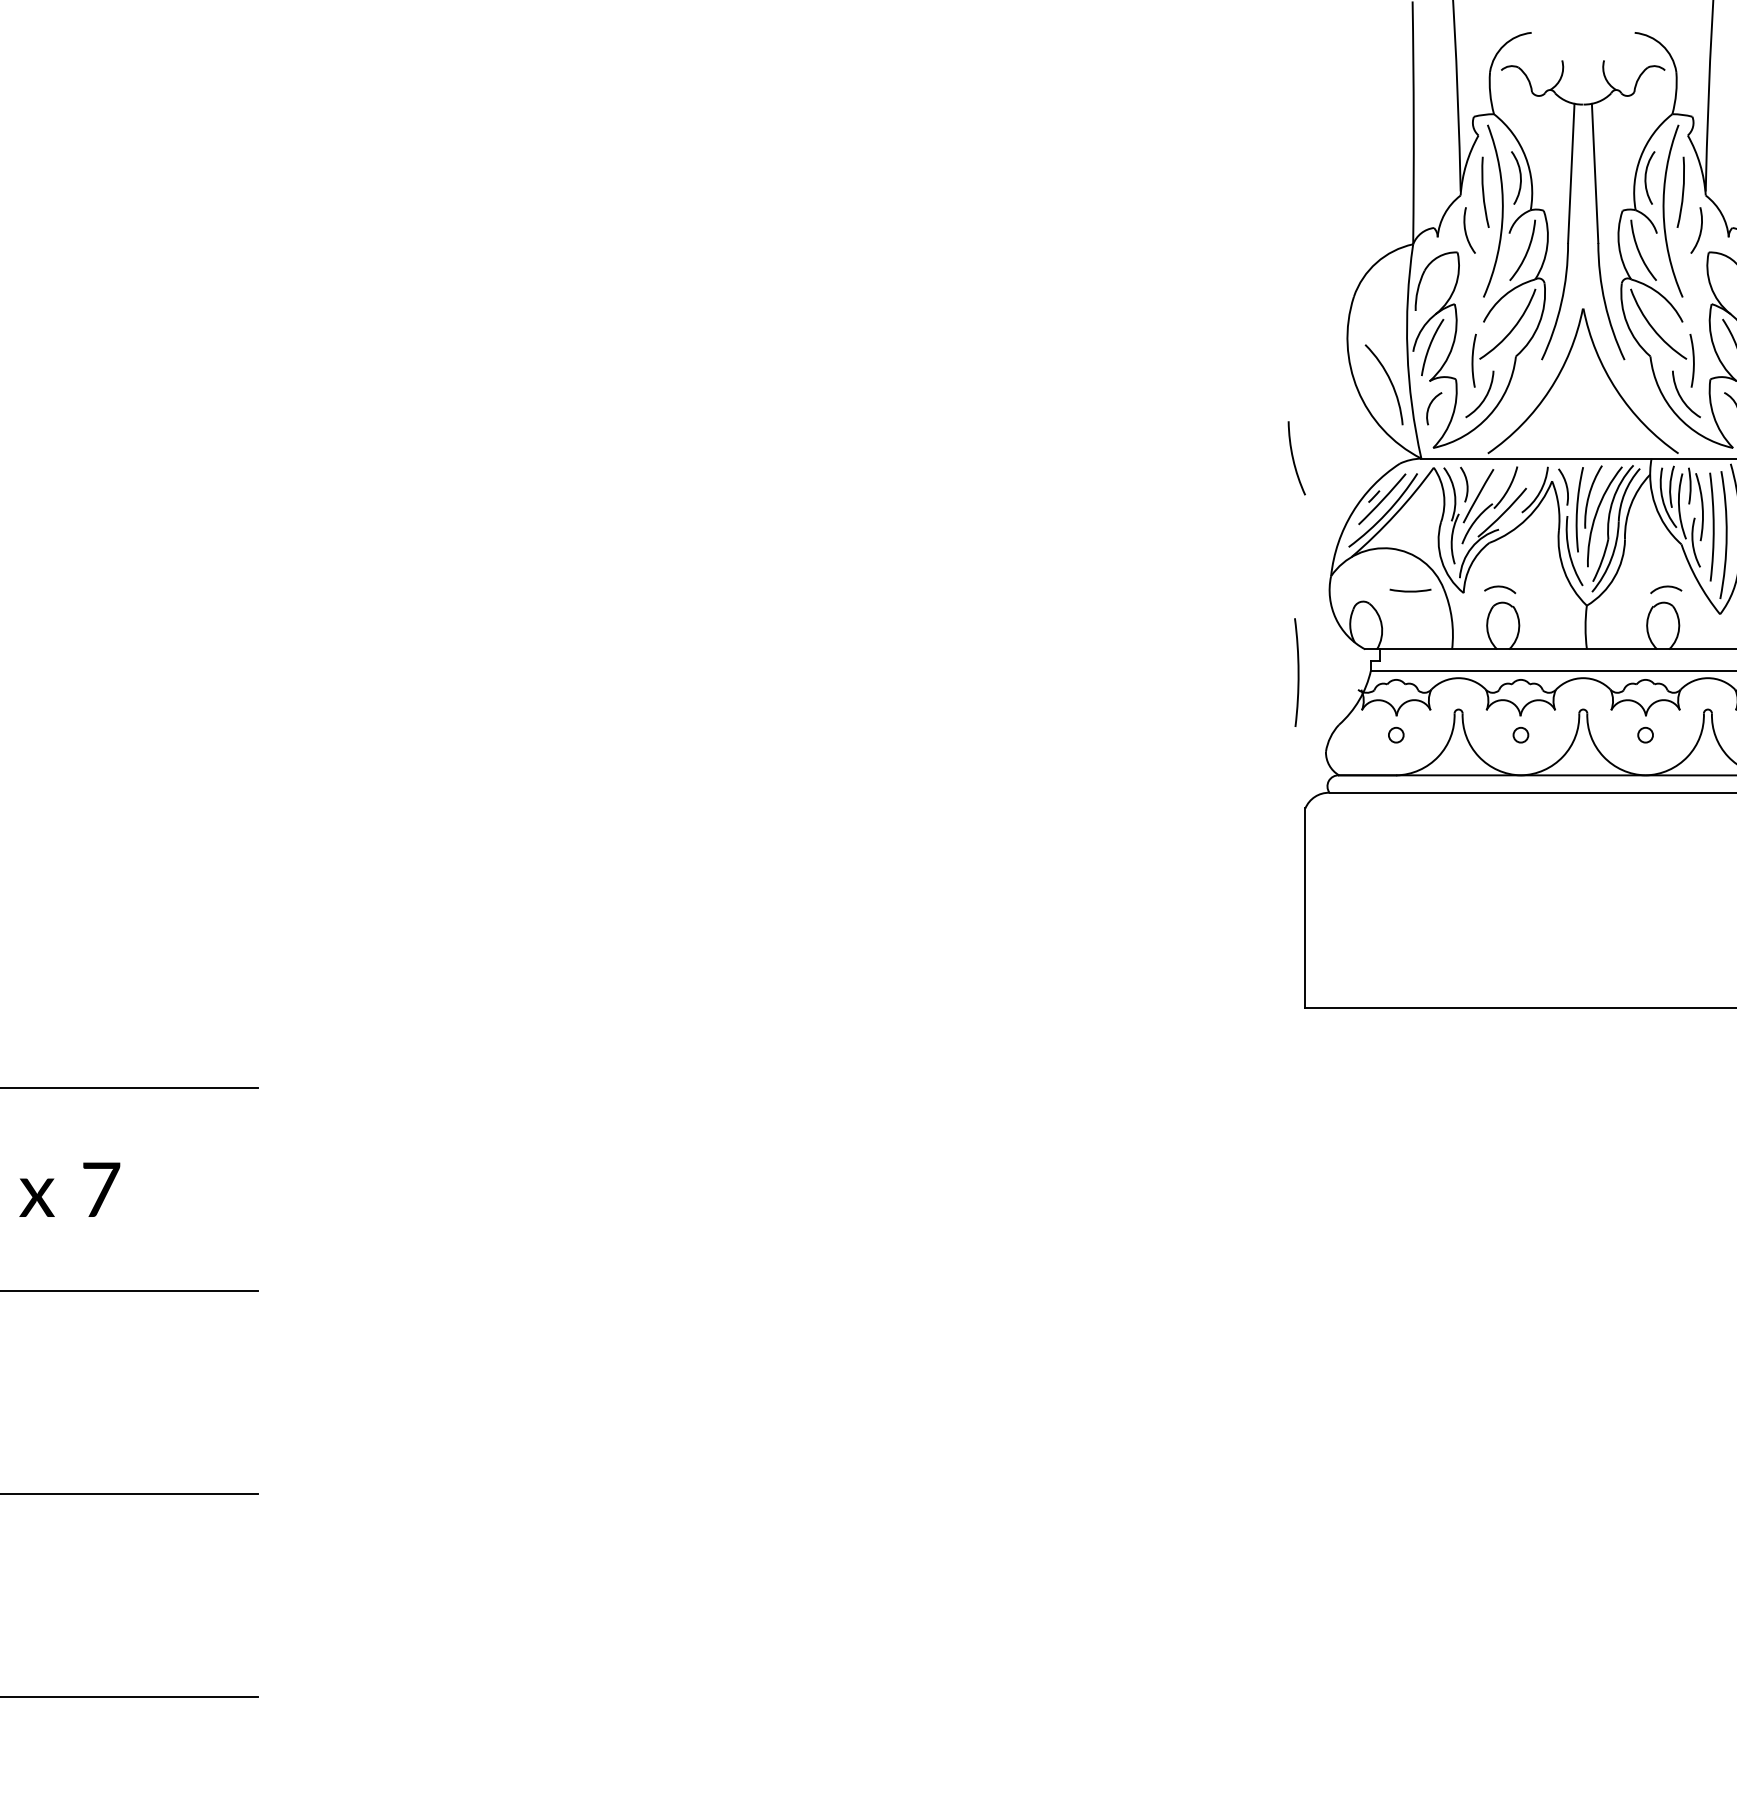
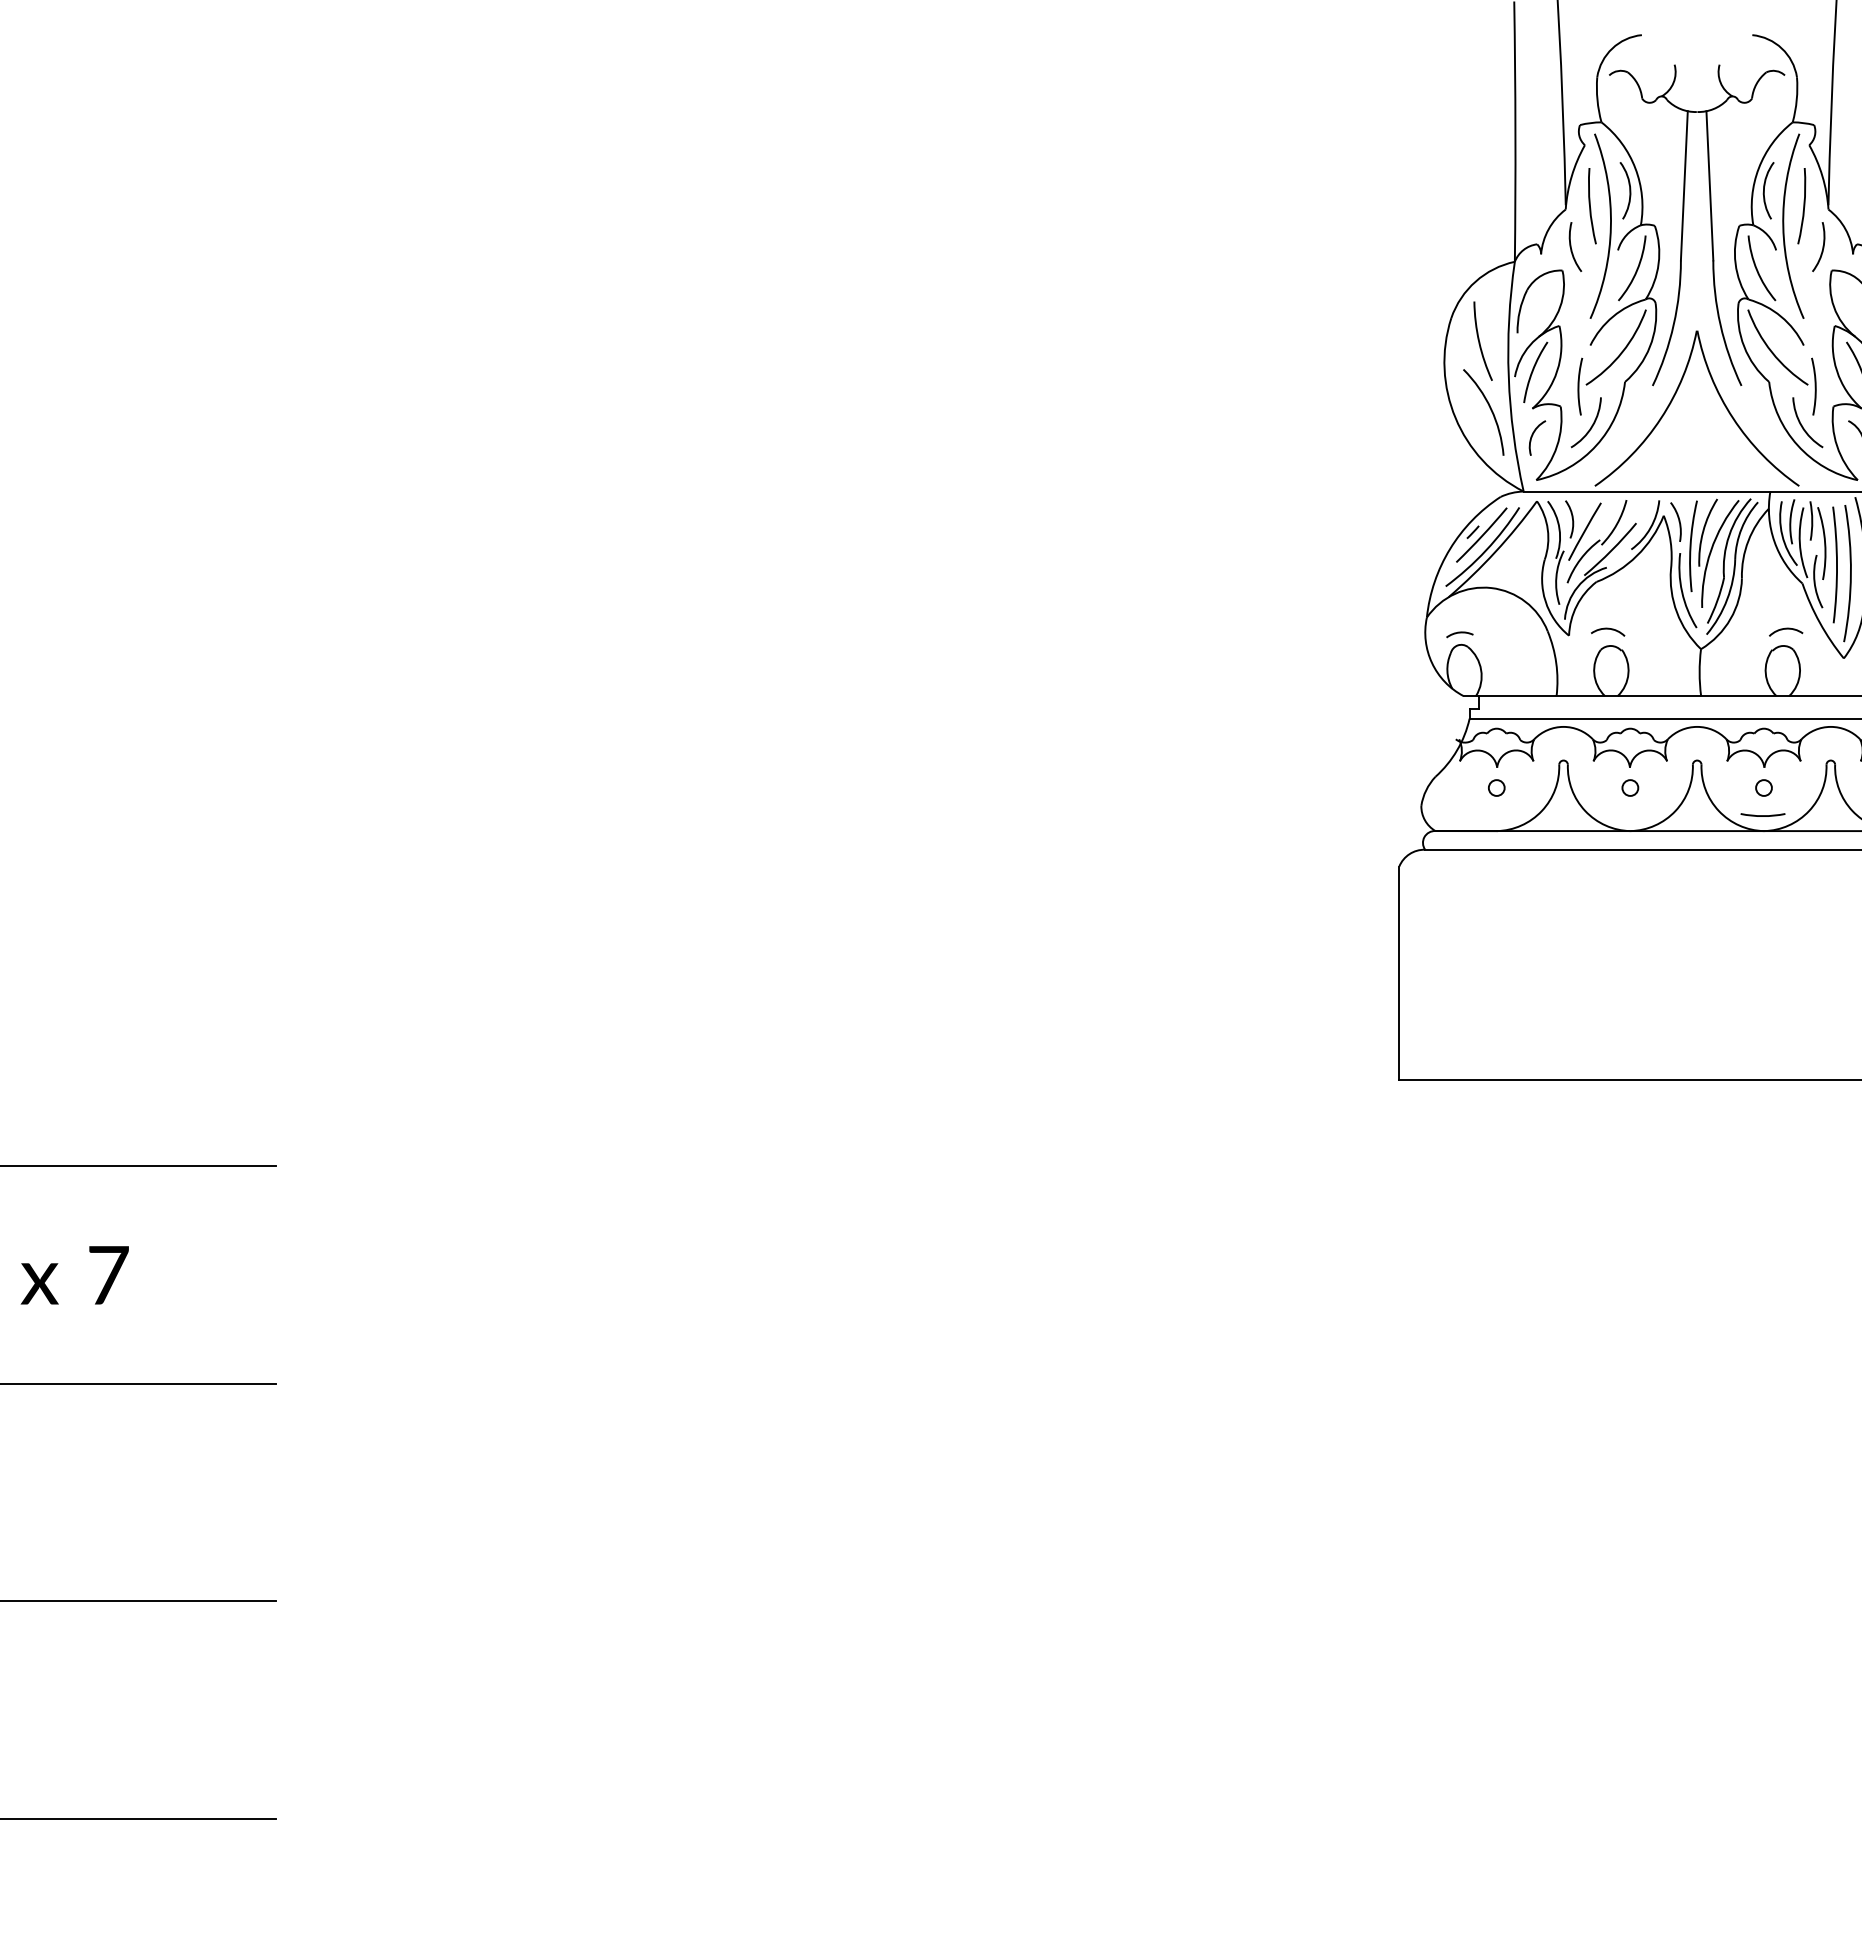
arc: (1294, 459) -> (1480, 342), moved
arc: (1361, 591) -> (1459, 633), added
line: (1410, 591) -> (1762, 815), moved
arc: (1298, 672) -> (1391, 720), removed

